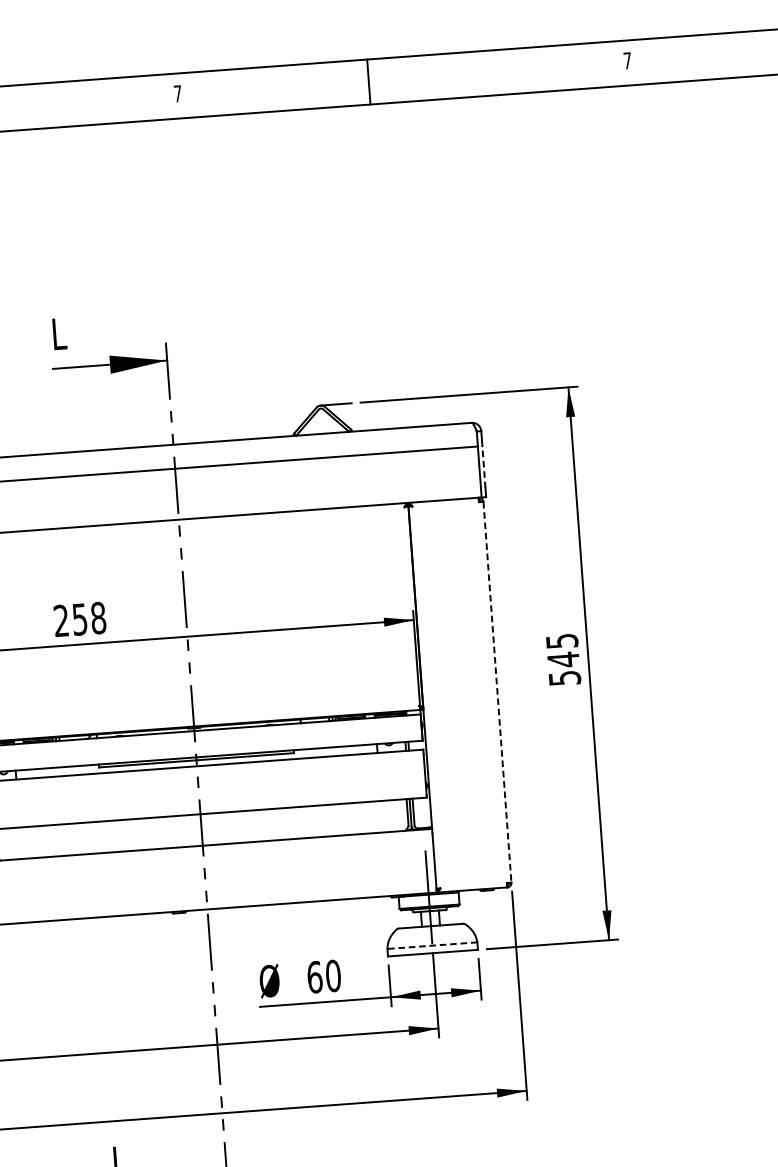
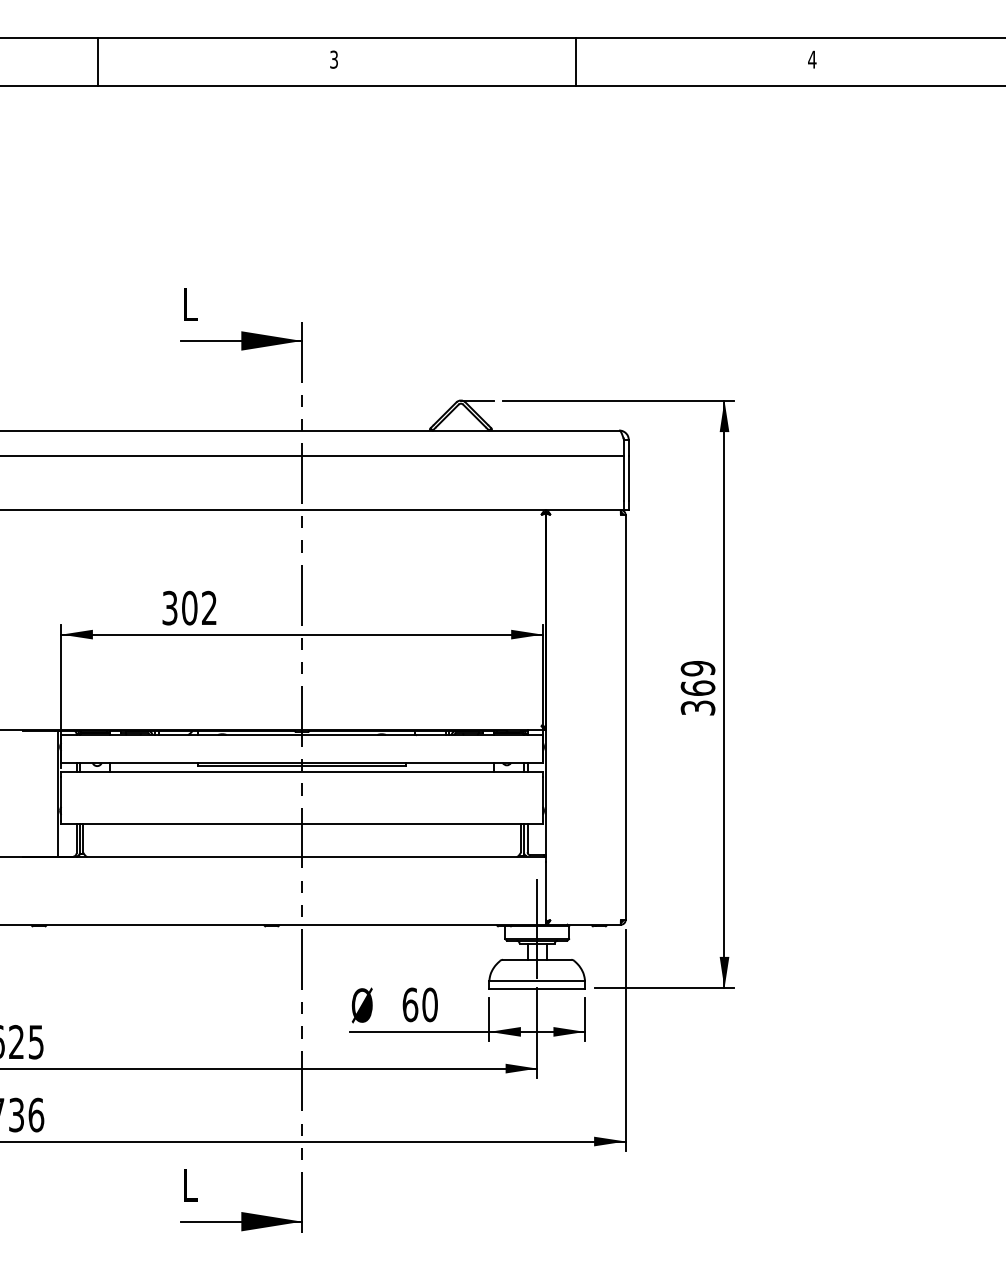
text: (627, 60) -> (812, 59), 7 -> 4
line: (369, 81) -> (576, 61), moved
text: (177, 93) -> (333, 59), 7 -> 3
line: (483, 466) -> (628, 477), dashed -> solid
text: (79, 618) -> (189, 607), 258 -> 302
text: (562, 659) -> (697, 687), 545 -> 369
line: (497, 693) -> (625, 718), dashed -> solid
line: (432, 945) -> (537, 980), dashed -> solid

